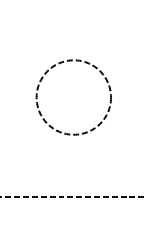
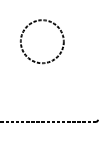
circle: (72, 97) -> (41, 41), moved

